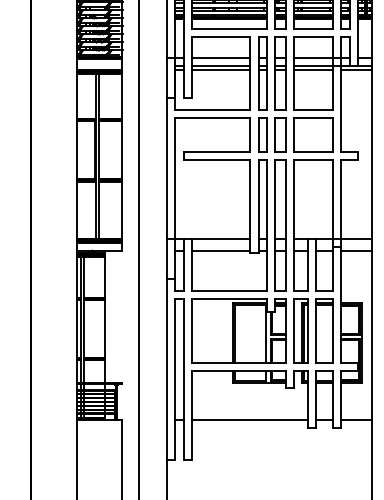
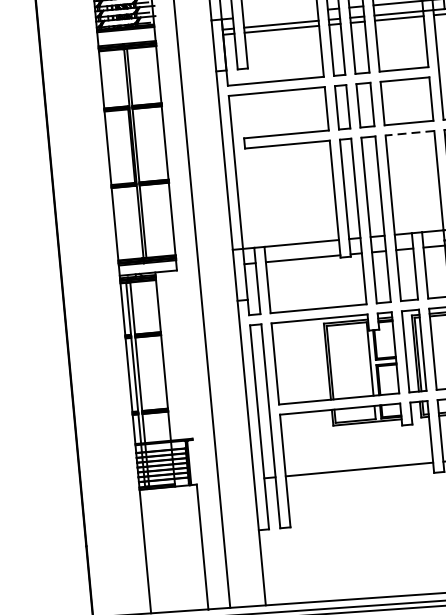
line: (220, 57) -> (279, 13), removed
line: (313, 160) -> (409, 133), solid -> dashed

